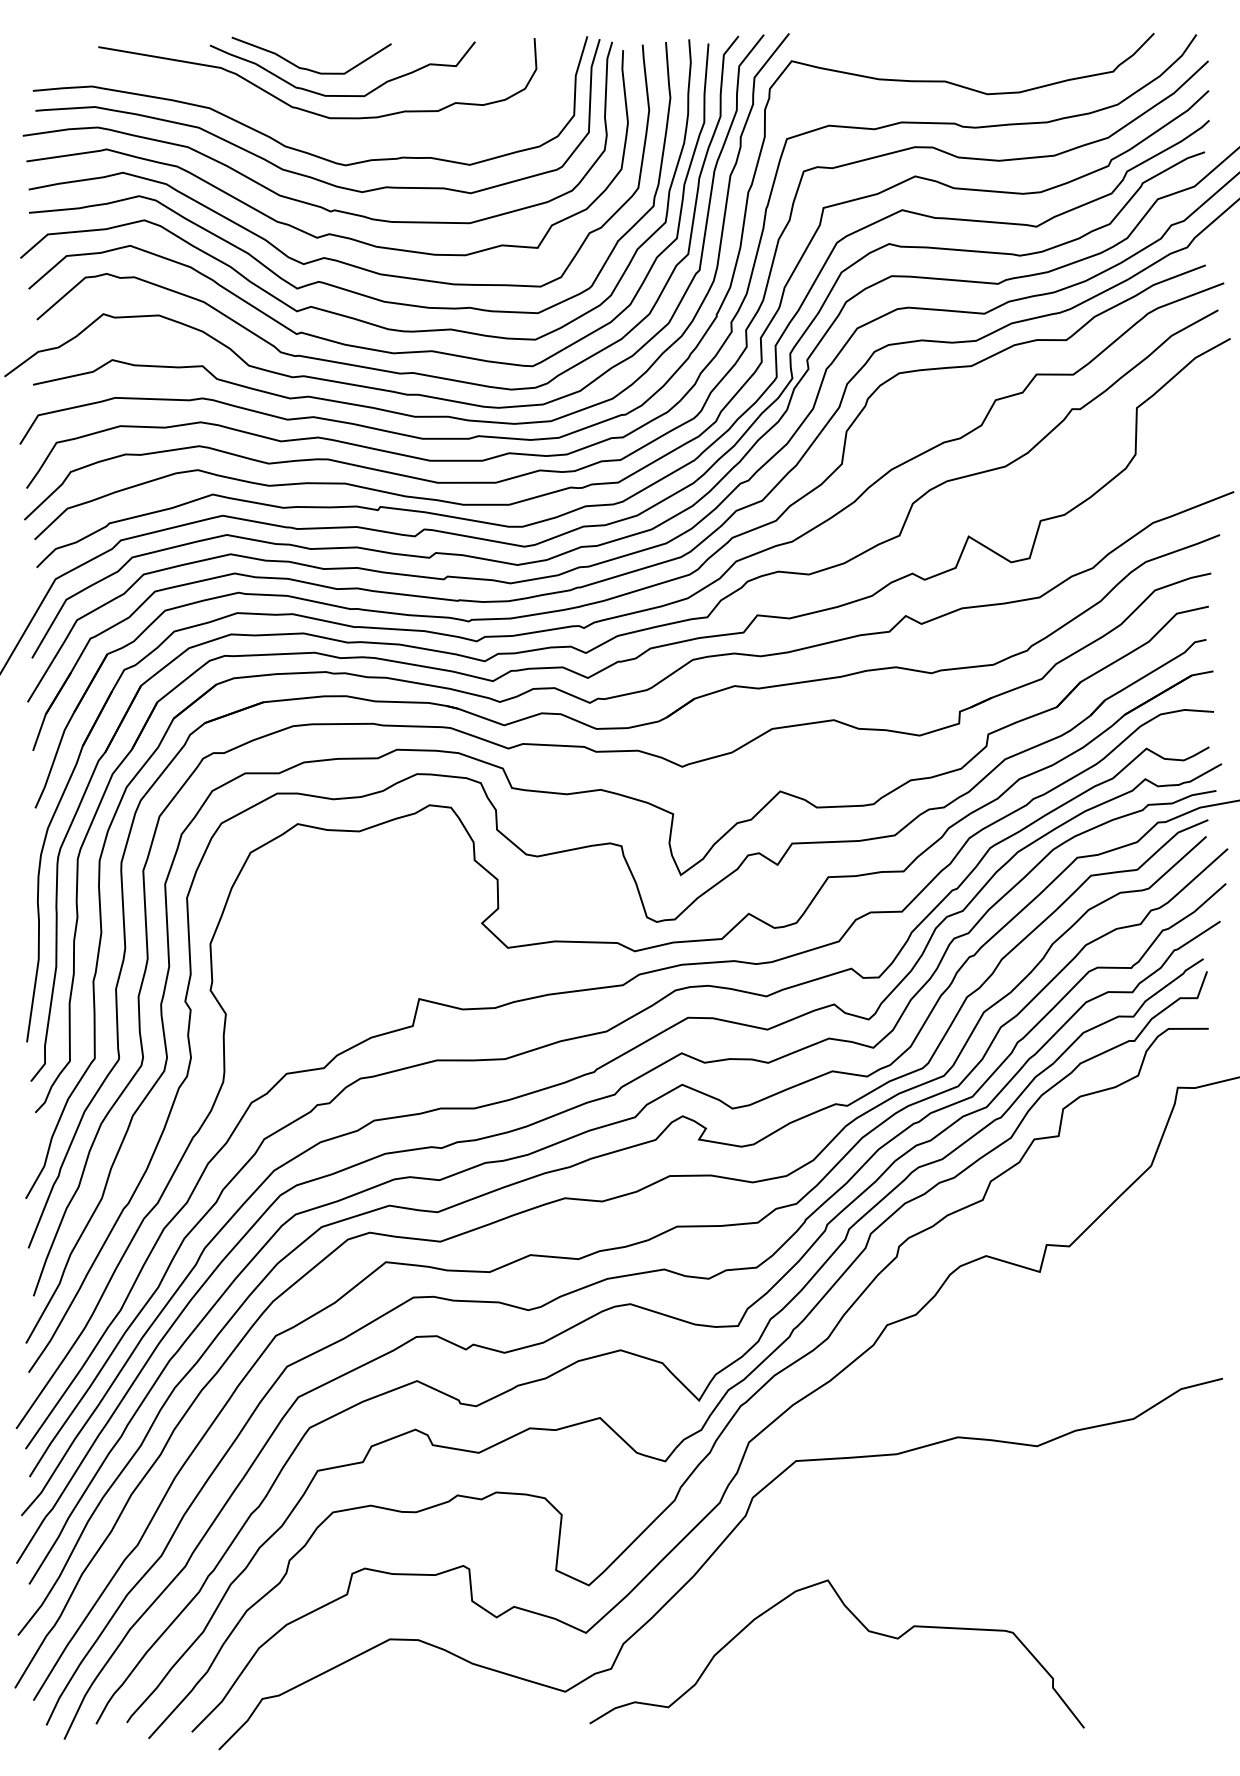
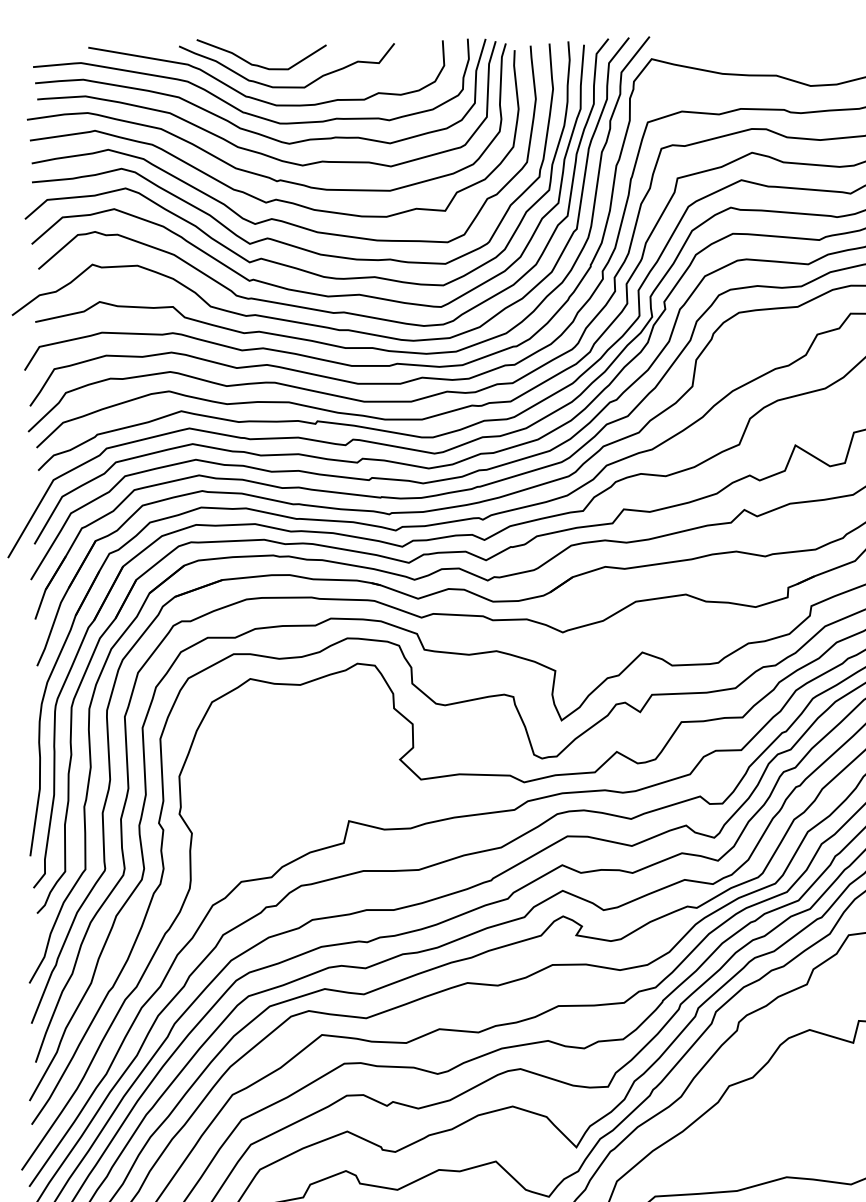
curve: (282, 121) -> (237, 108), added

